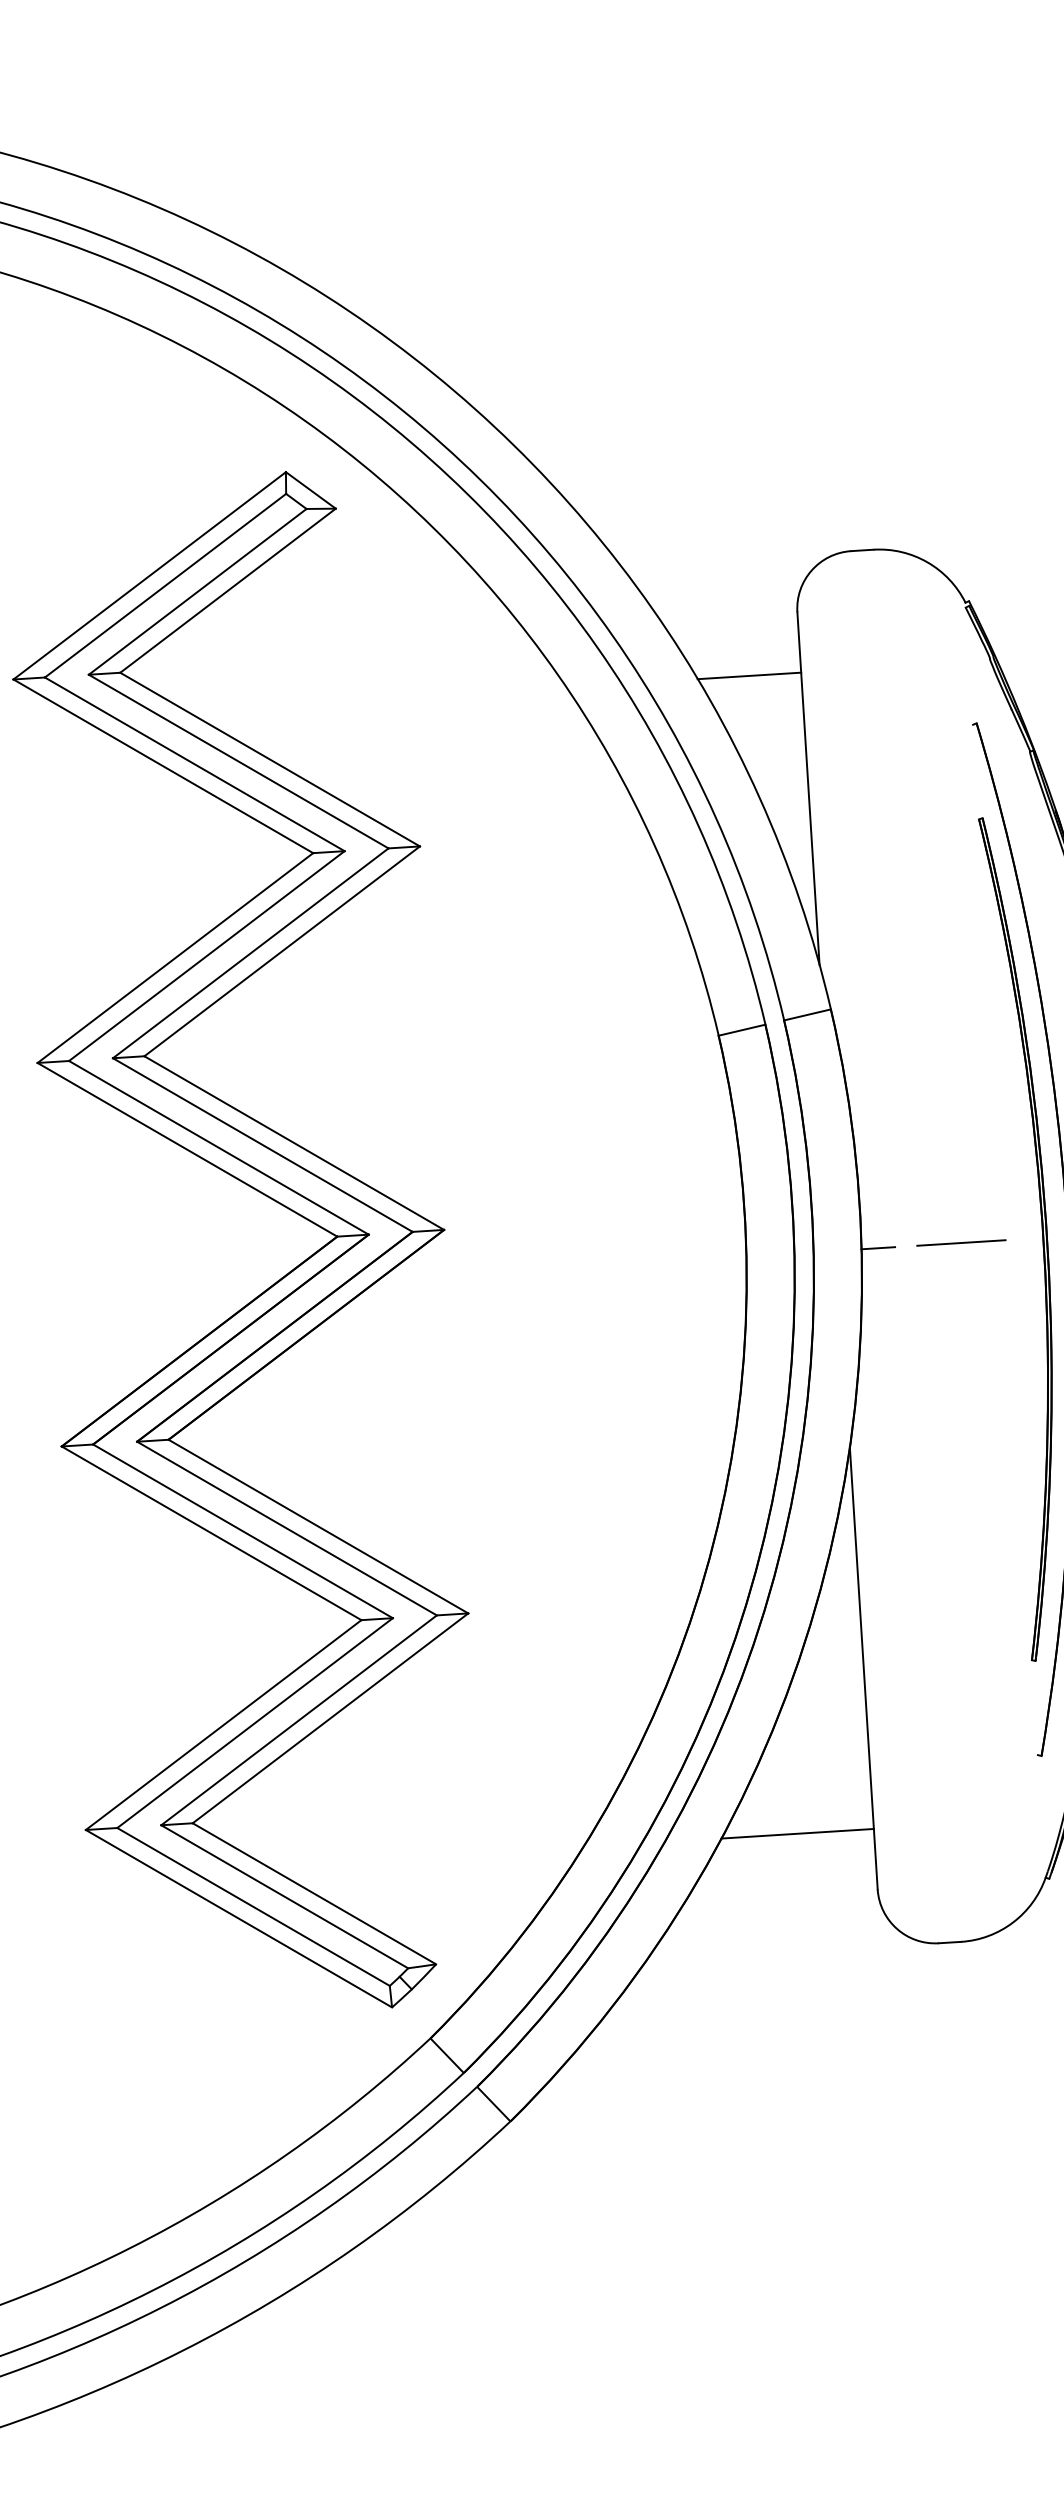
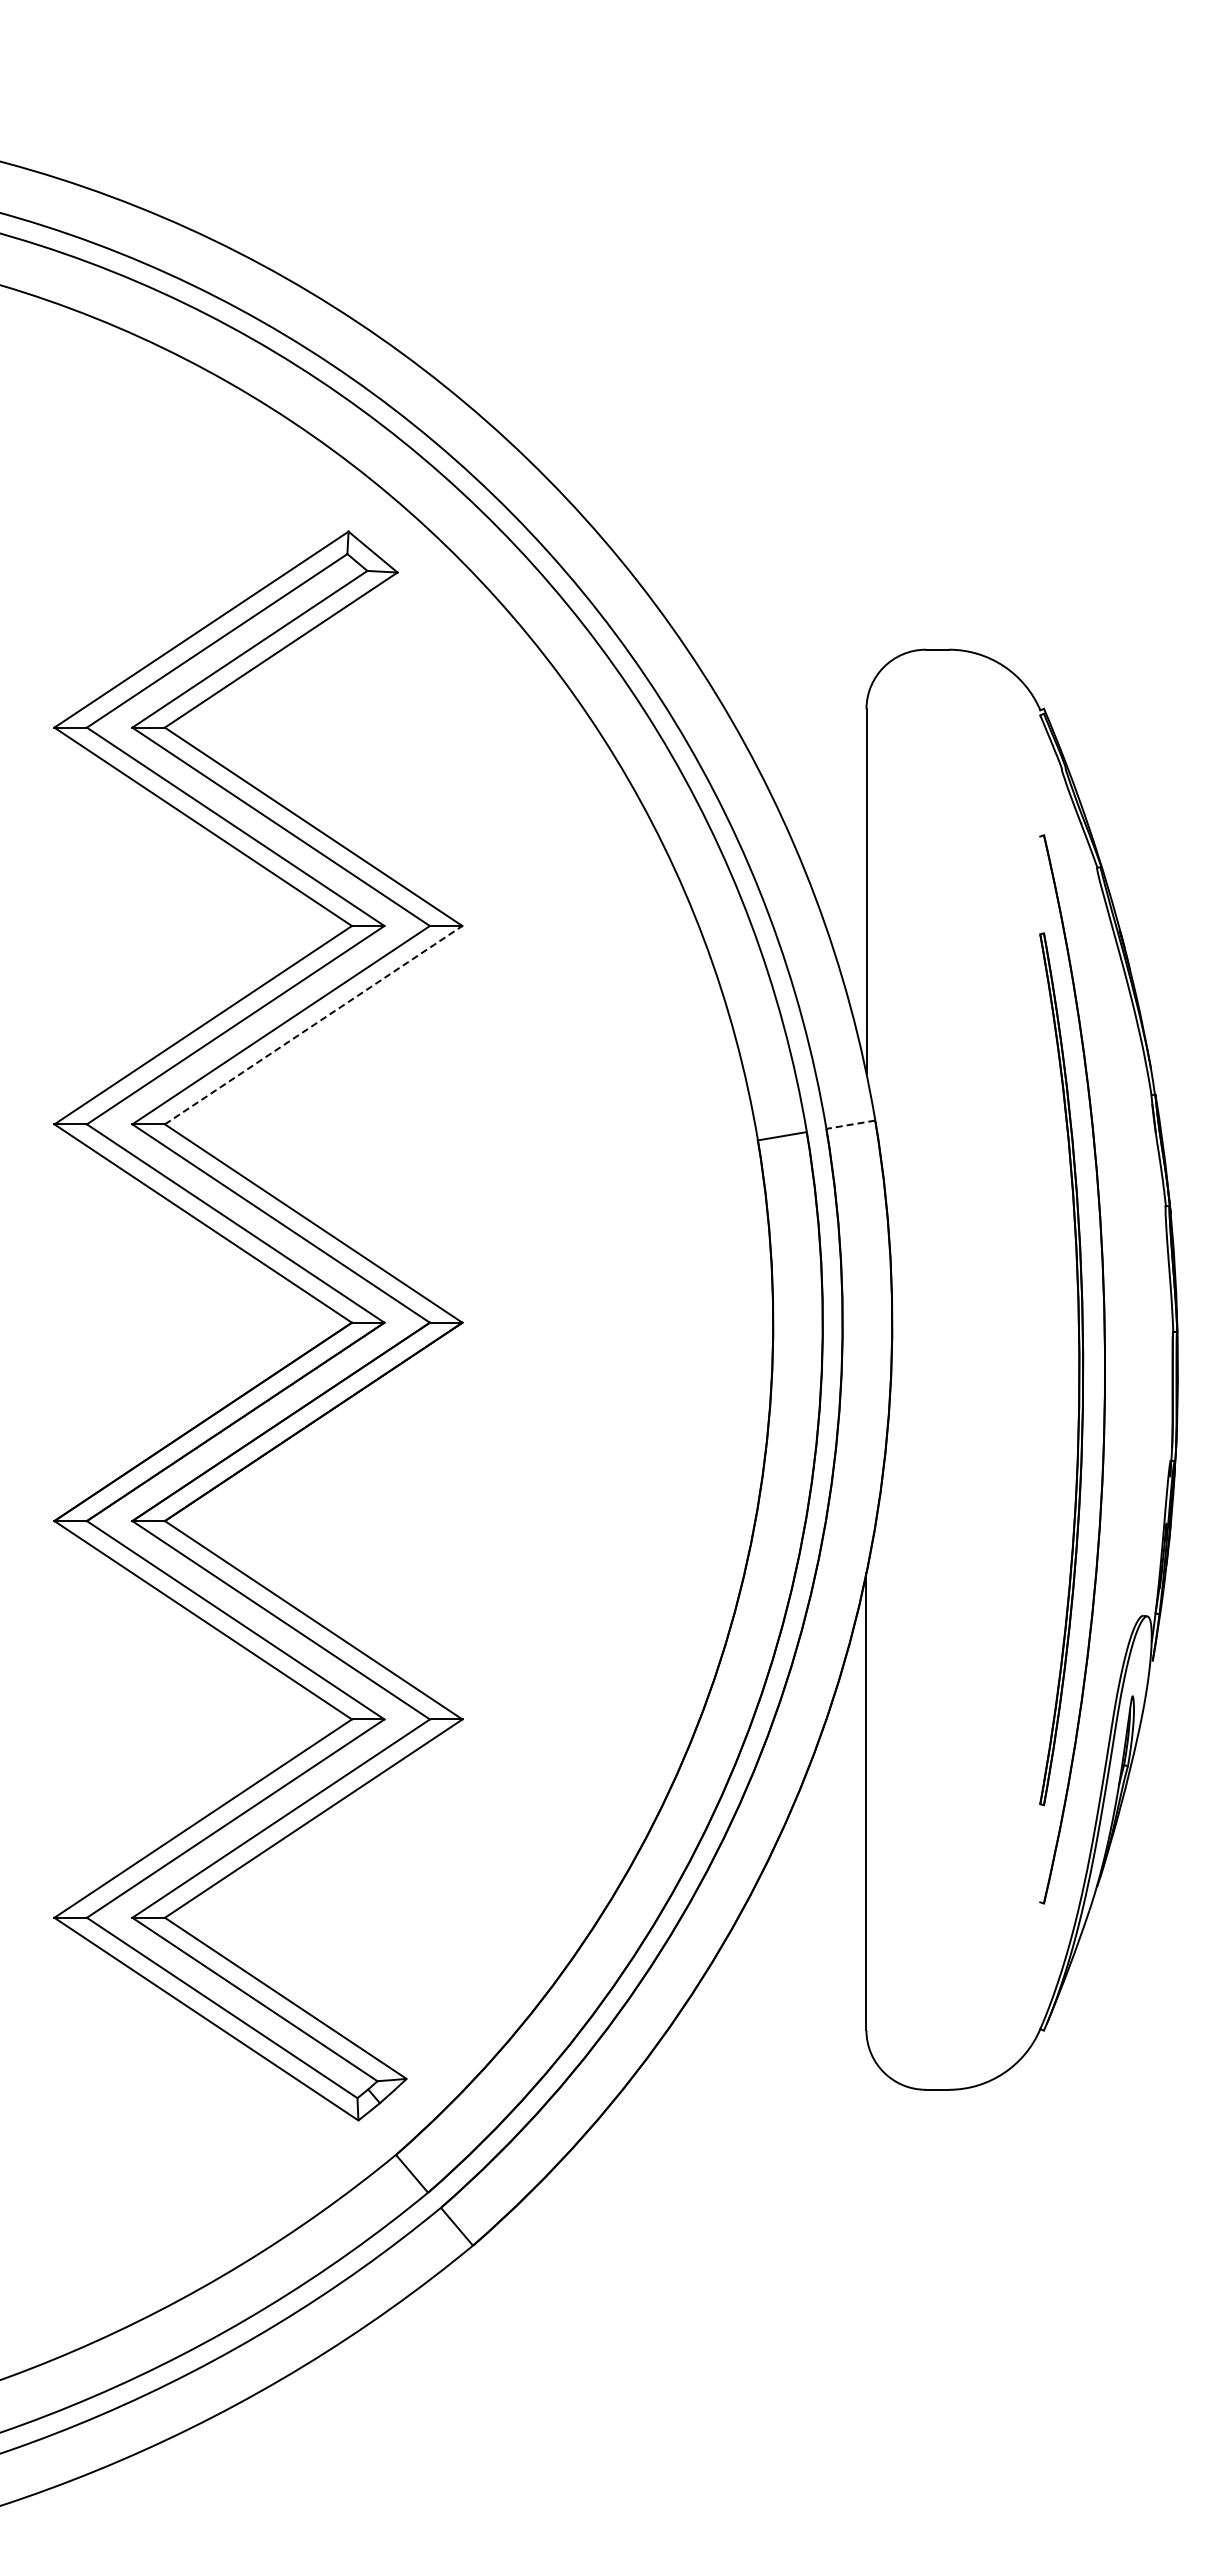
line: (748, 675) -> (812, 771), removed
line: (282, 951) -> (313, 1025), solid -> dashed
line: (807, 1014) -> (850, 1124), solid -> dashed
line: (961, 1242) -> (994, 1369), removed
line: (878, 1248) -> (908, 1369), removed
line: (797, 1833) -> (787, 1967), removed

